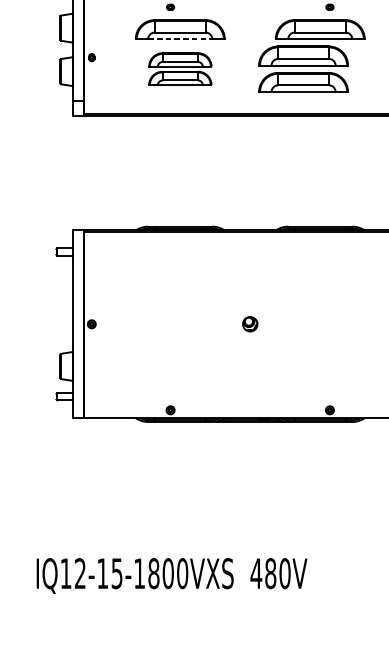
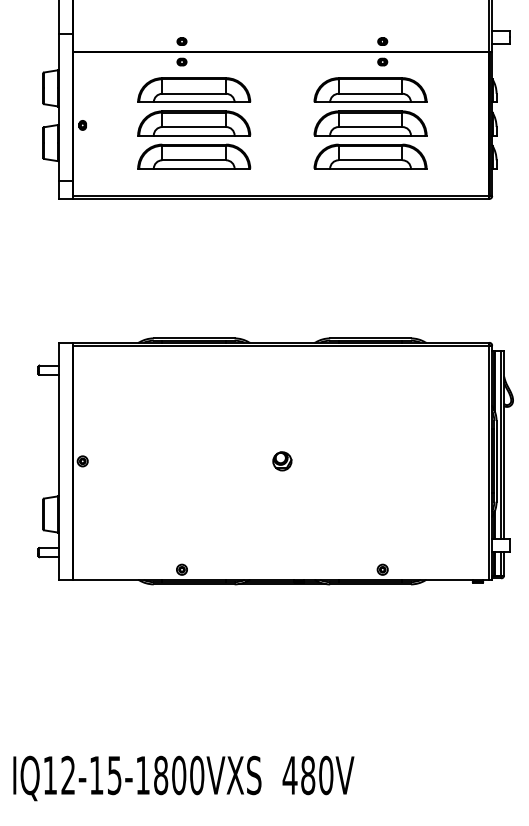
line: (180, 39) -> (194, 102), dashed -> solid
part: (180, 68) -> (194, 139), size x1.43
part: (303, 68) -> (370, 139), moved

